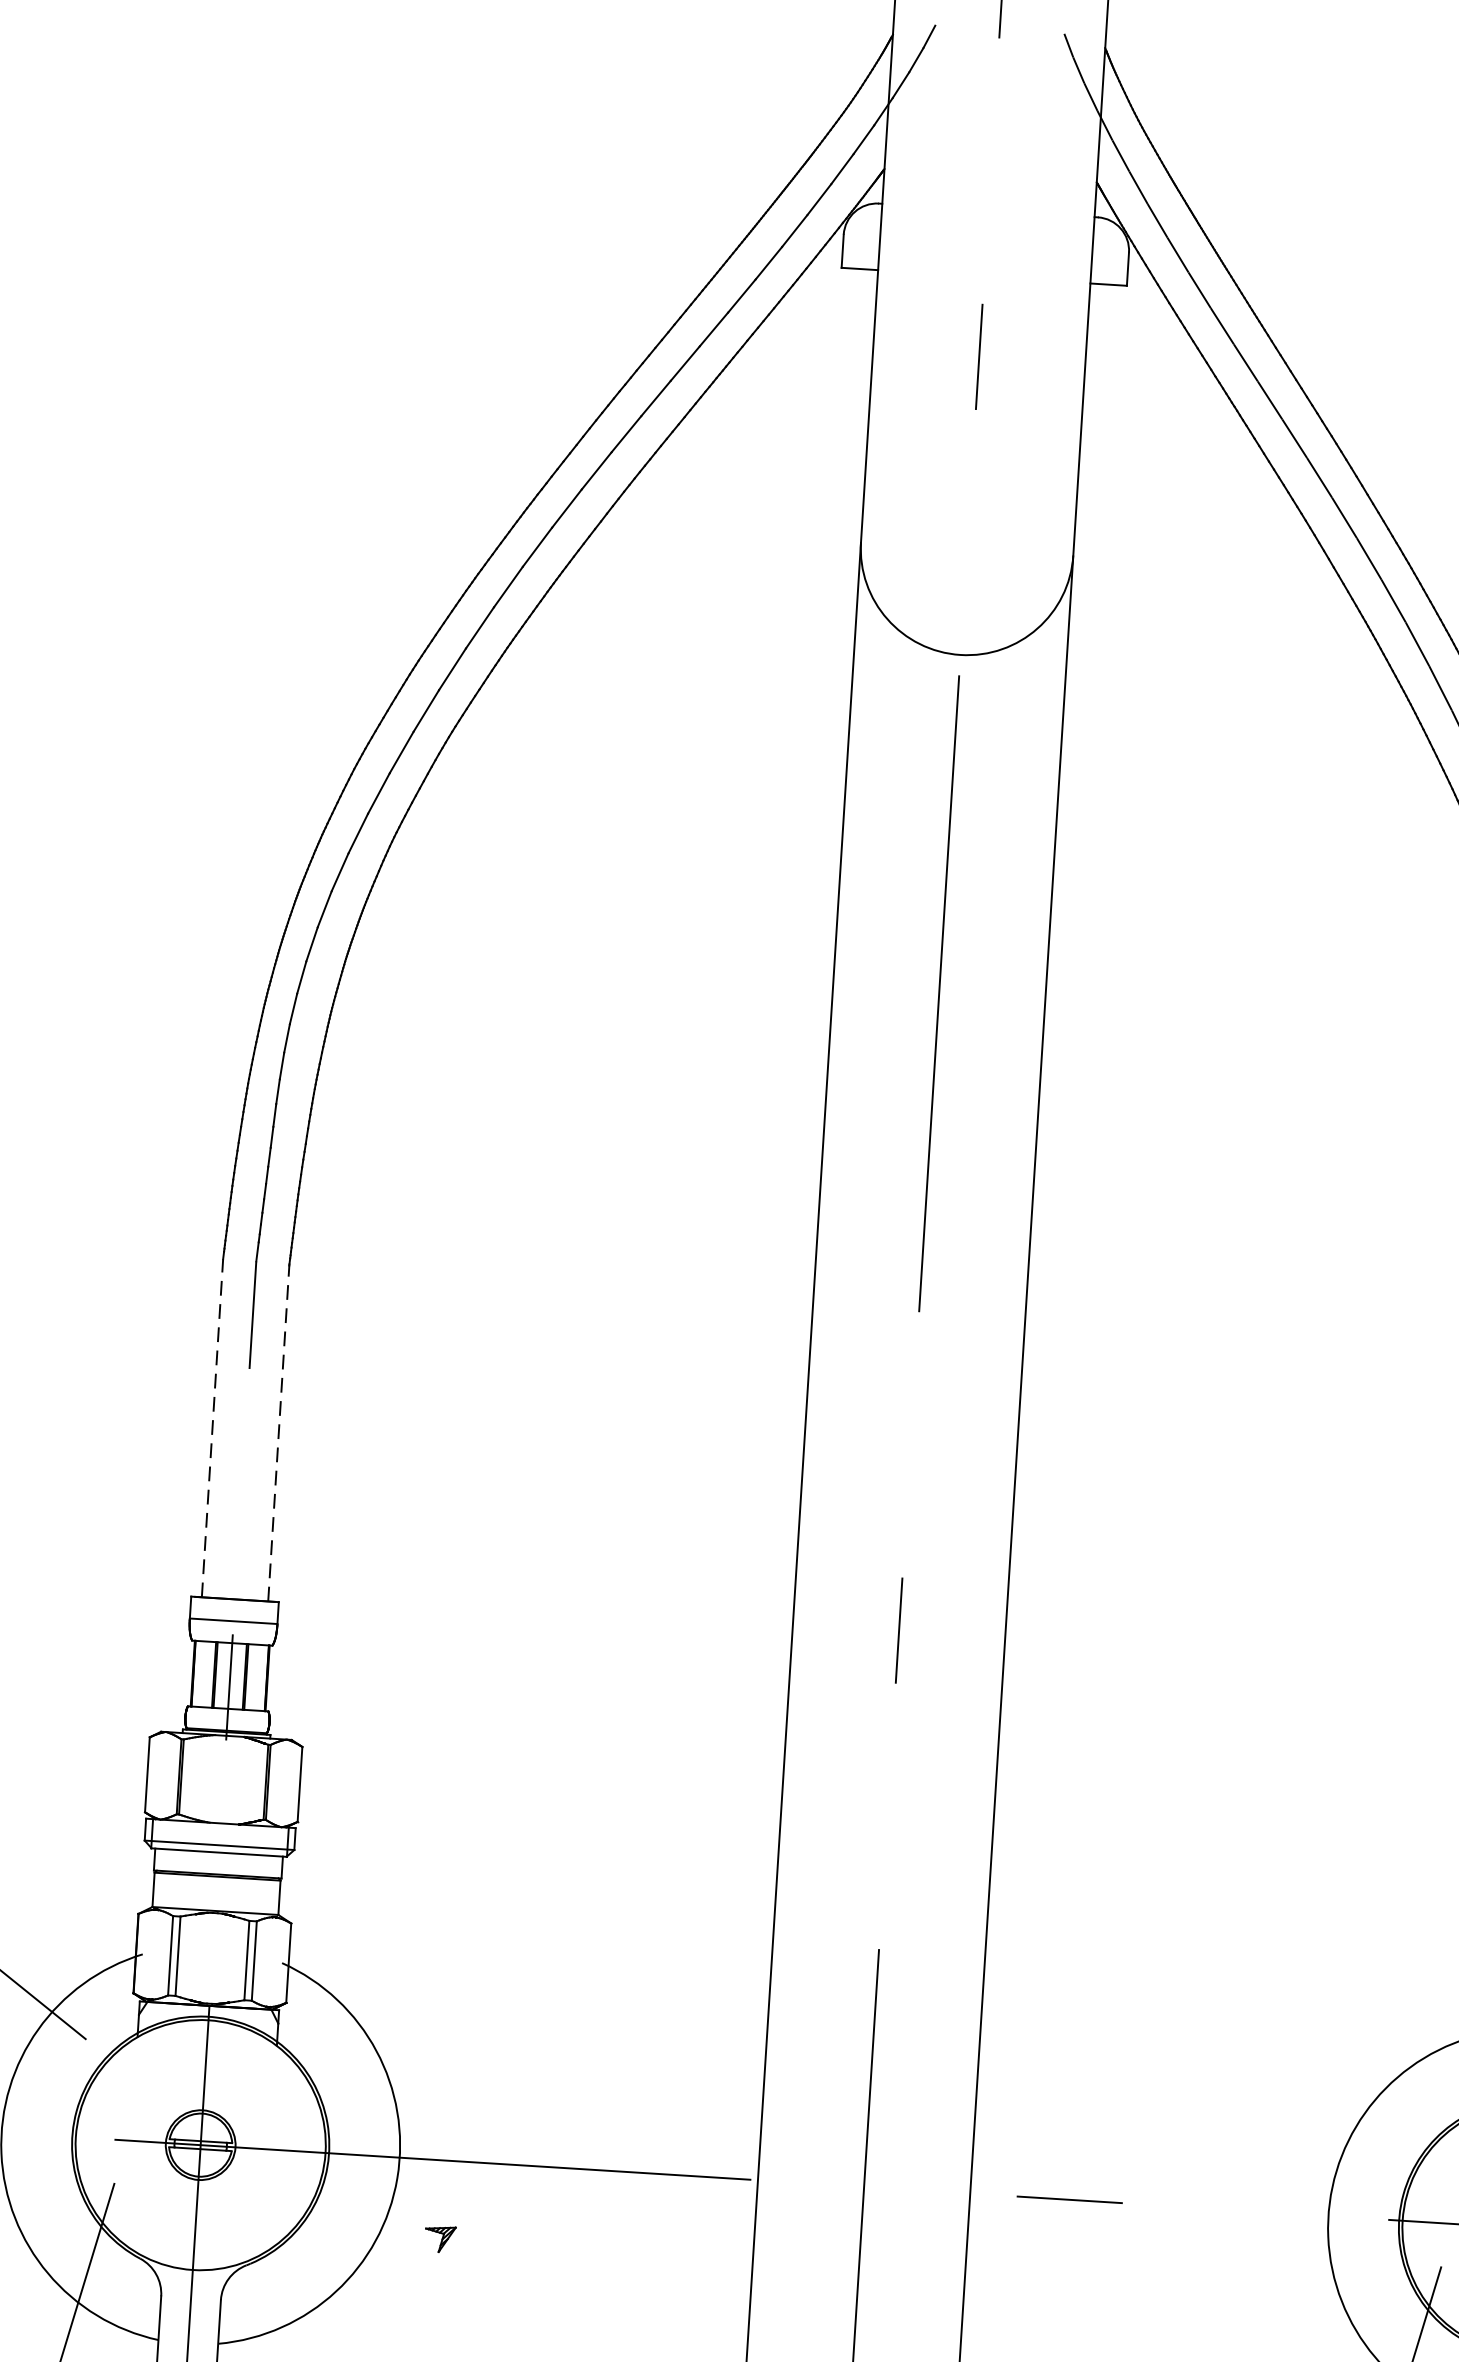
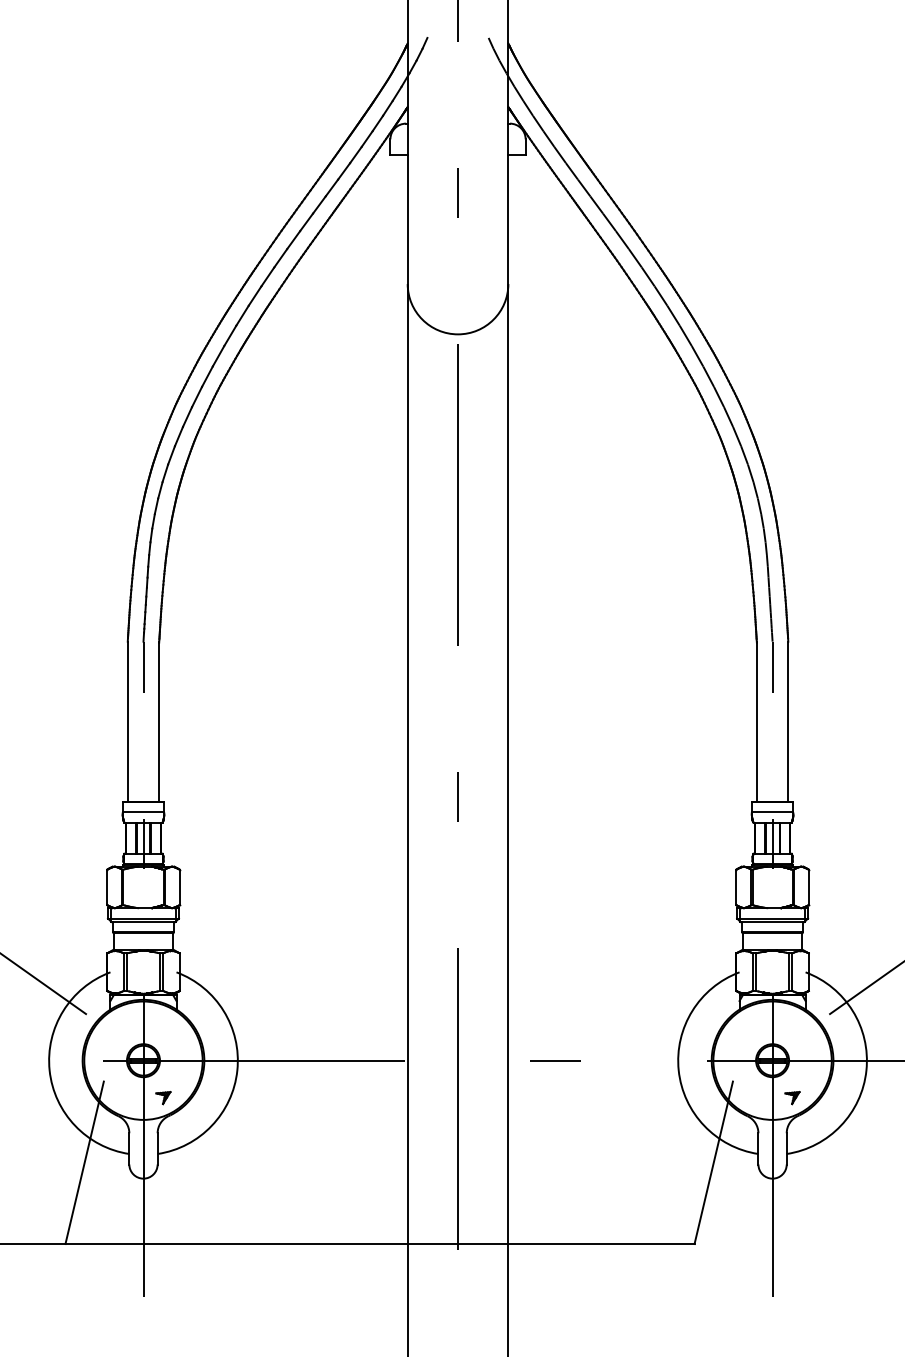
line: (211, 1427) -> (127, 721), dashed -> solid
line: (279, 1431) -> (159, 721), dashed -> solid
part: (440, 2240) -> (163, 1098), moved

